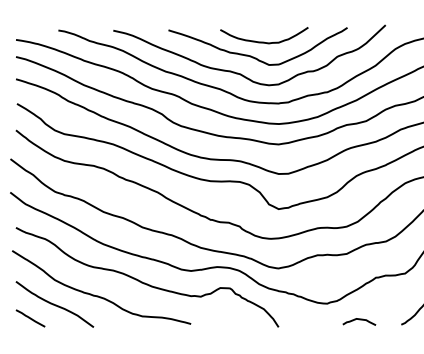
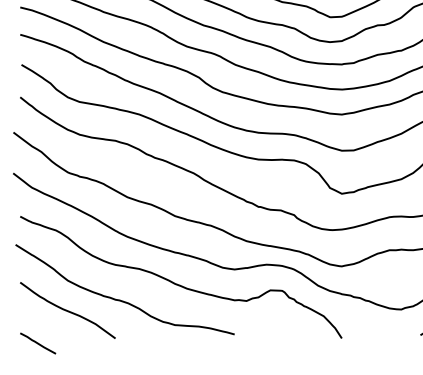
line: (30, 318) -> (37, 343), moved

